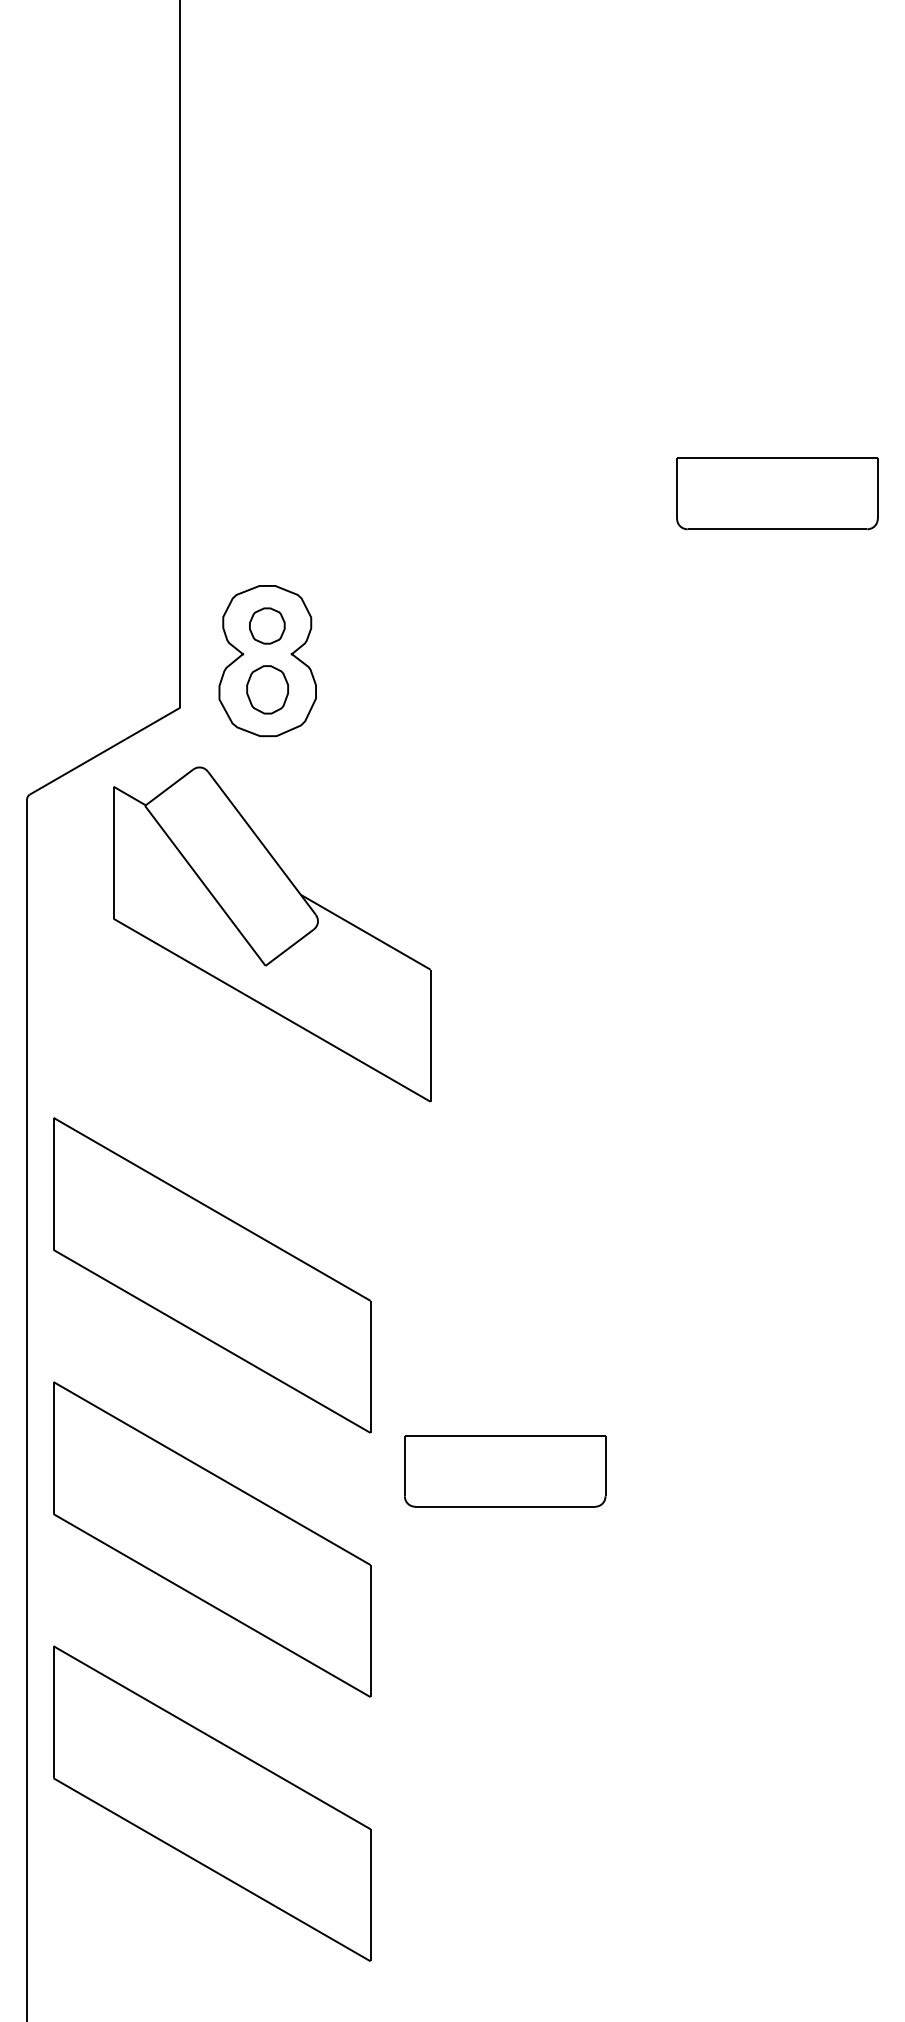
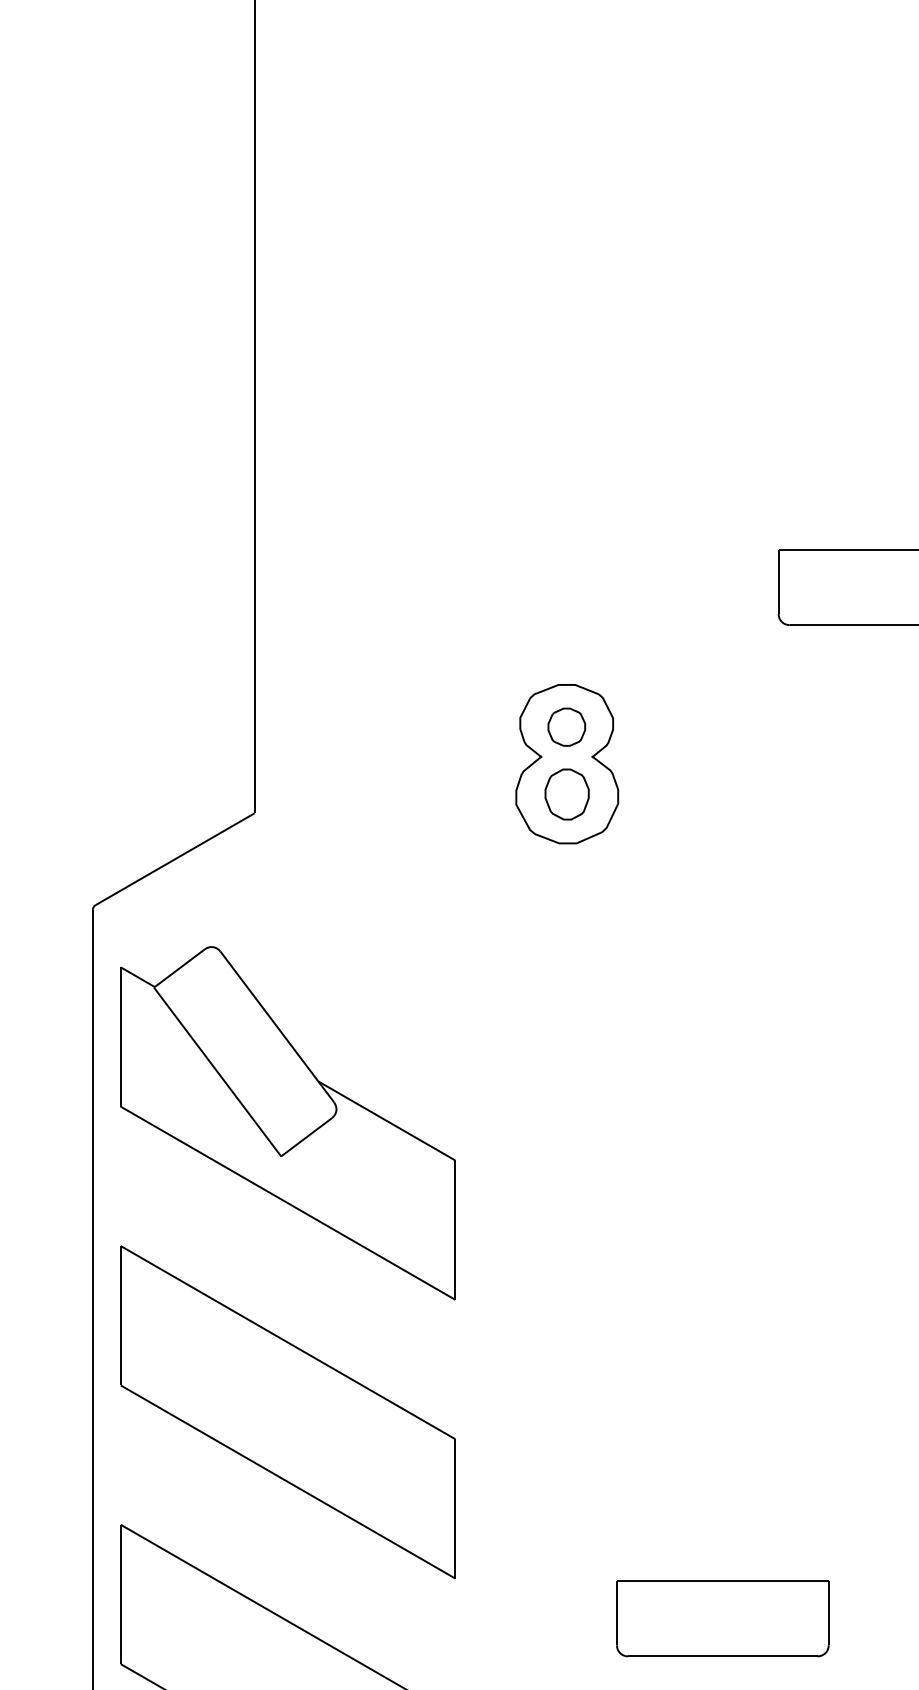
part: (267, 661) -> (567, 764), moved
part: (272, 934) -> (288, 1123), moved
part: (505, 1471) -> (723, 1619), moved

